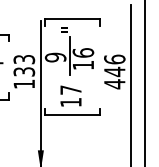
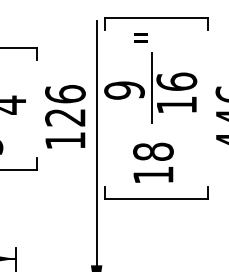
text: (24, 65) -> (65, 105), 133 -> 126
text: (70, 89) -> (152, 150), 17 -> 18

